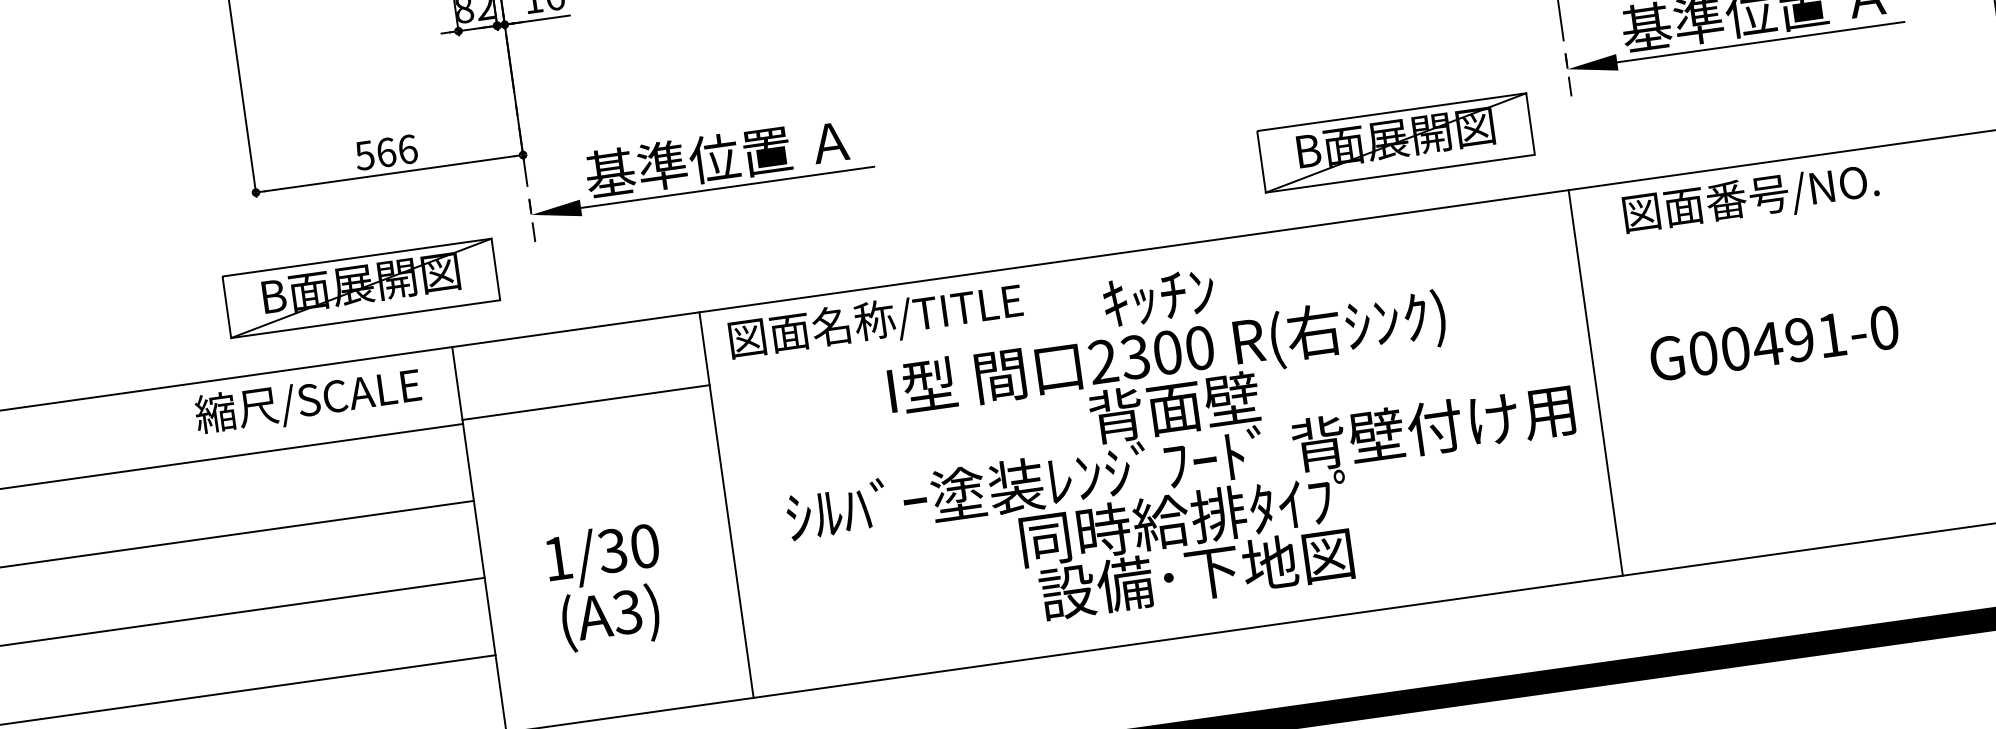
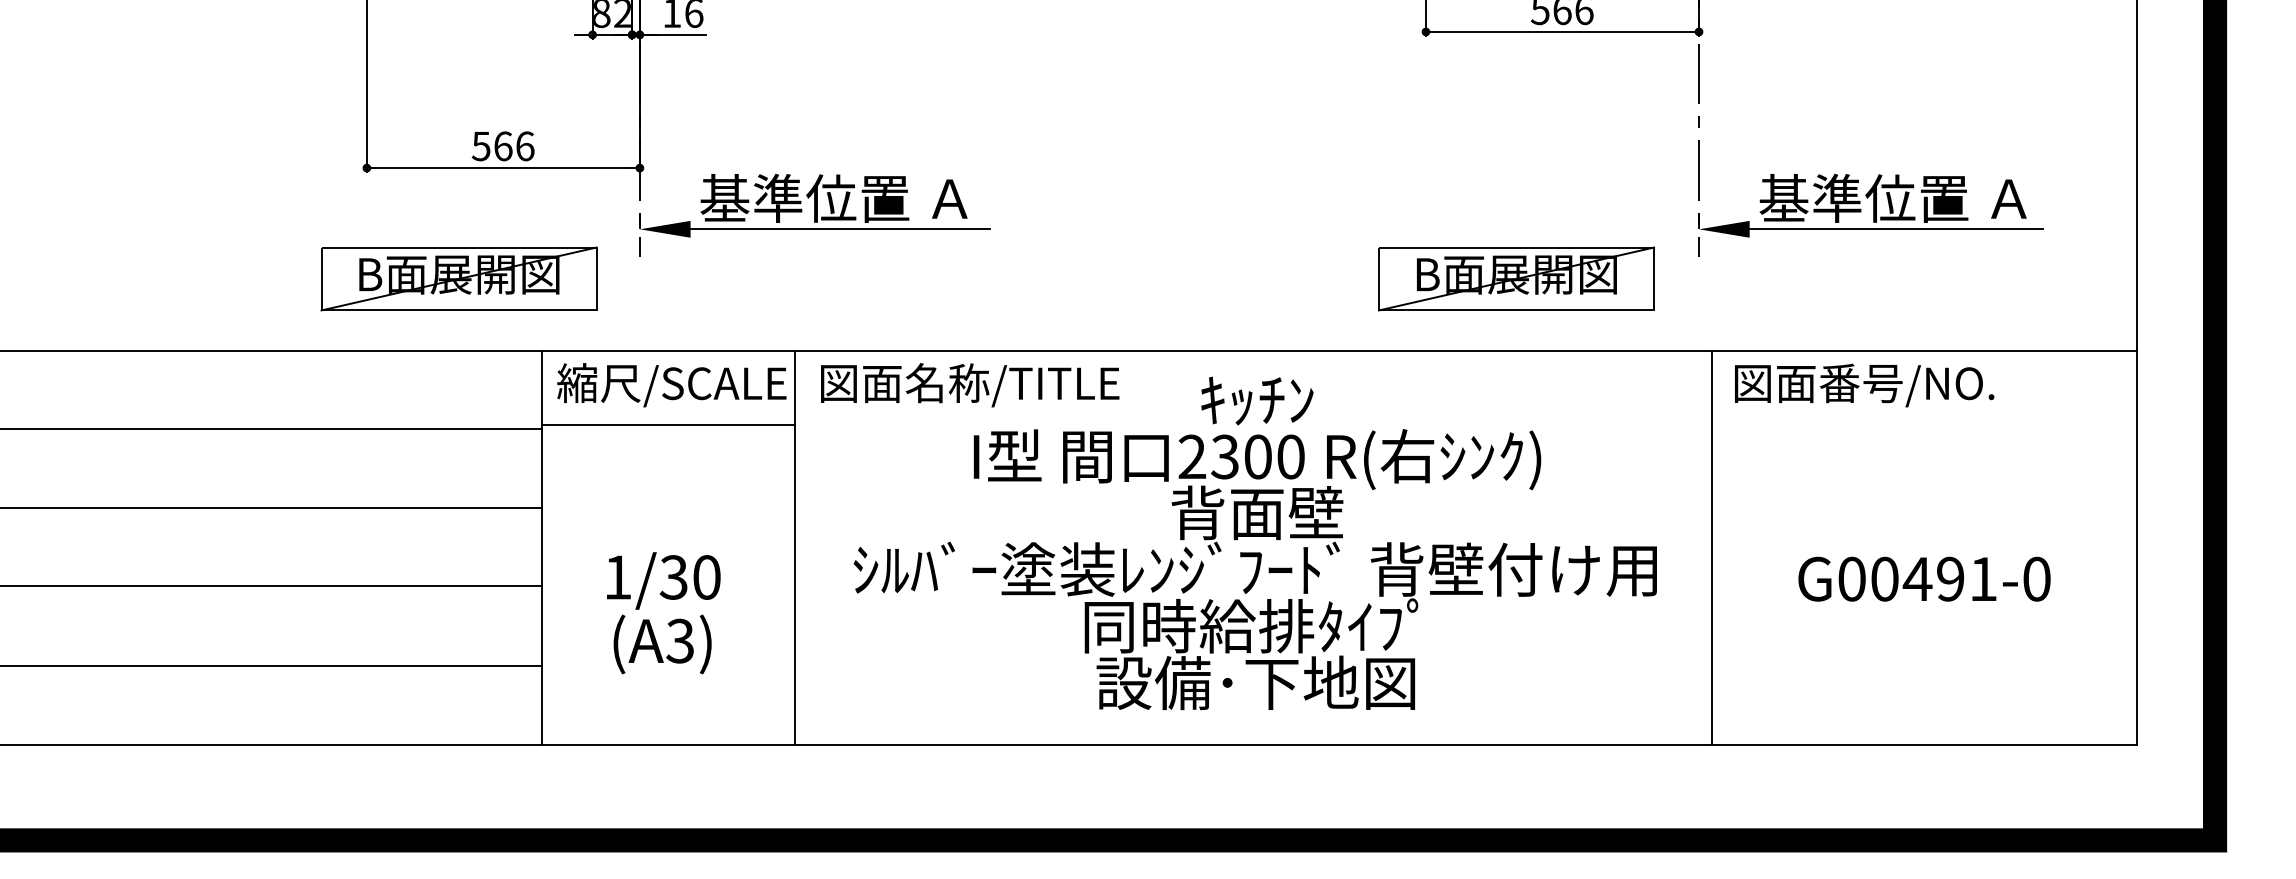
text: (1774, 342) -> (1924, 578), moved
line: (1595, 382) -> (1711, 547), moved
text: (307, 402) -> (671, 385), moved

